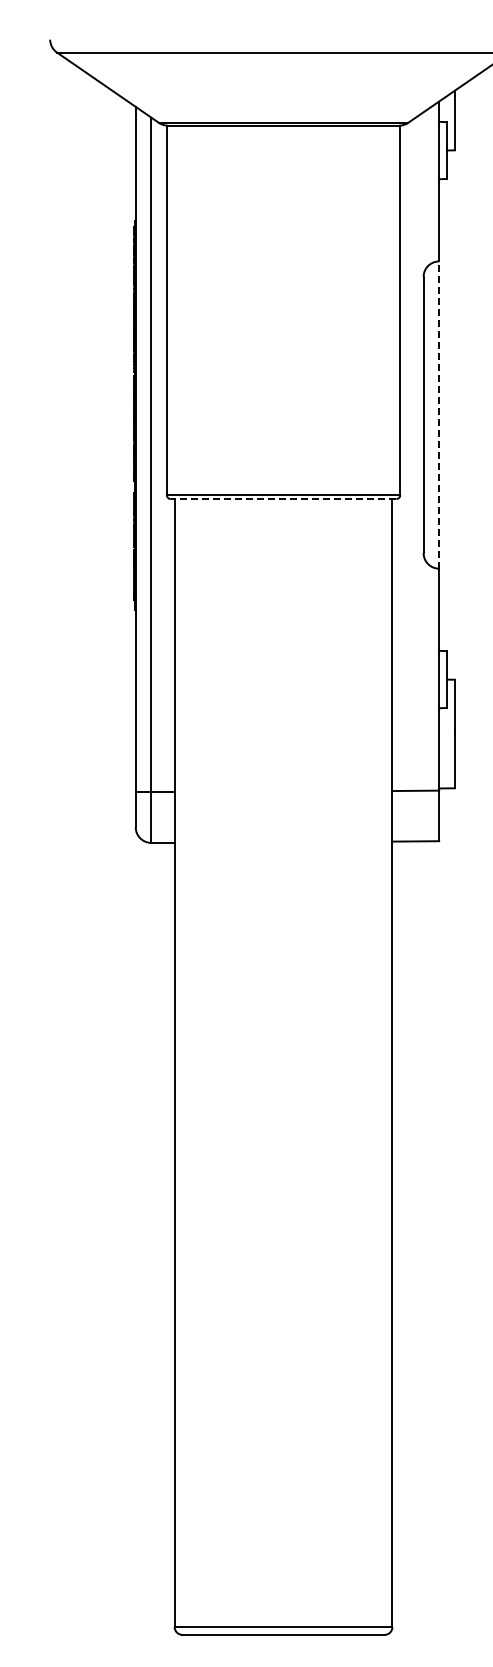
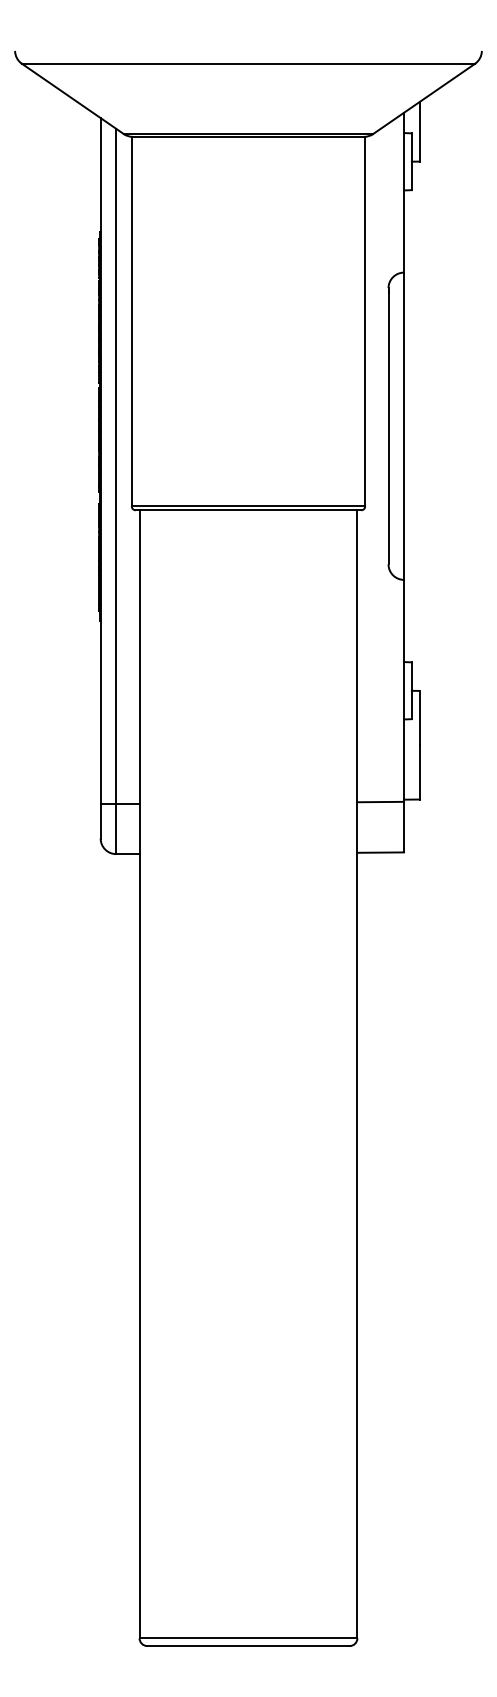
line: (439, 415) -> (404, 426), dashed -> solid
line: (283, 499) -> (248, 510), dashed -> solid

